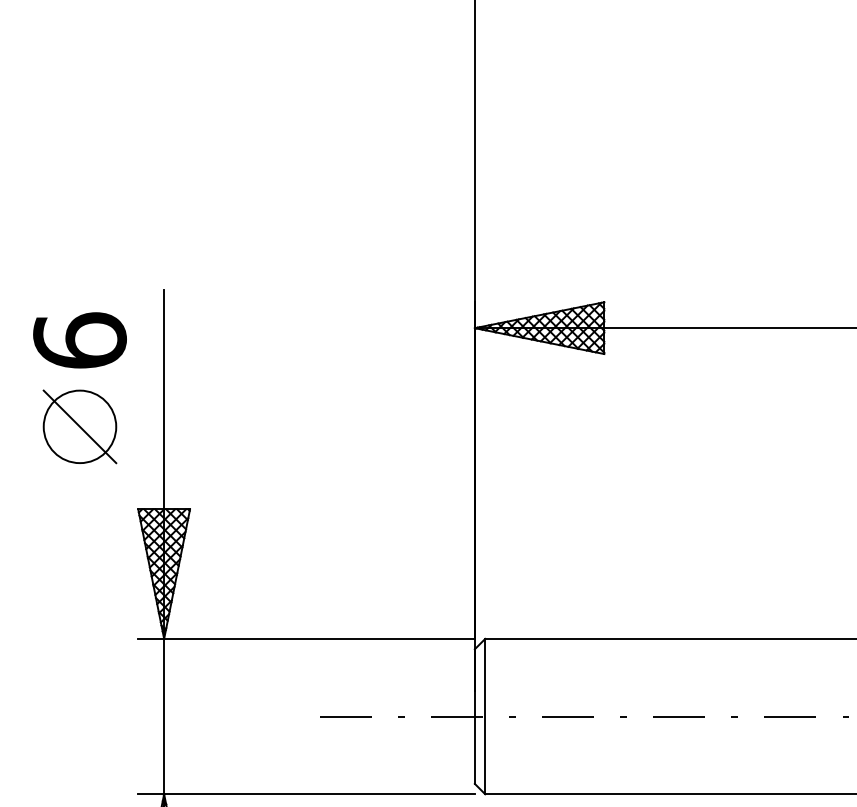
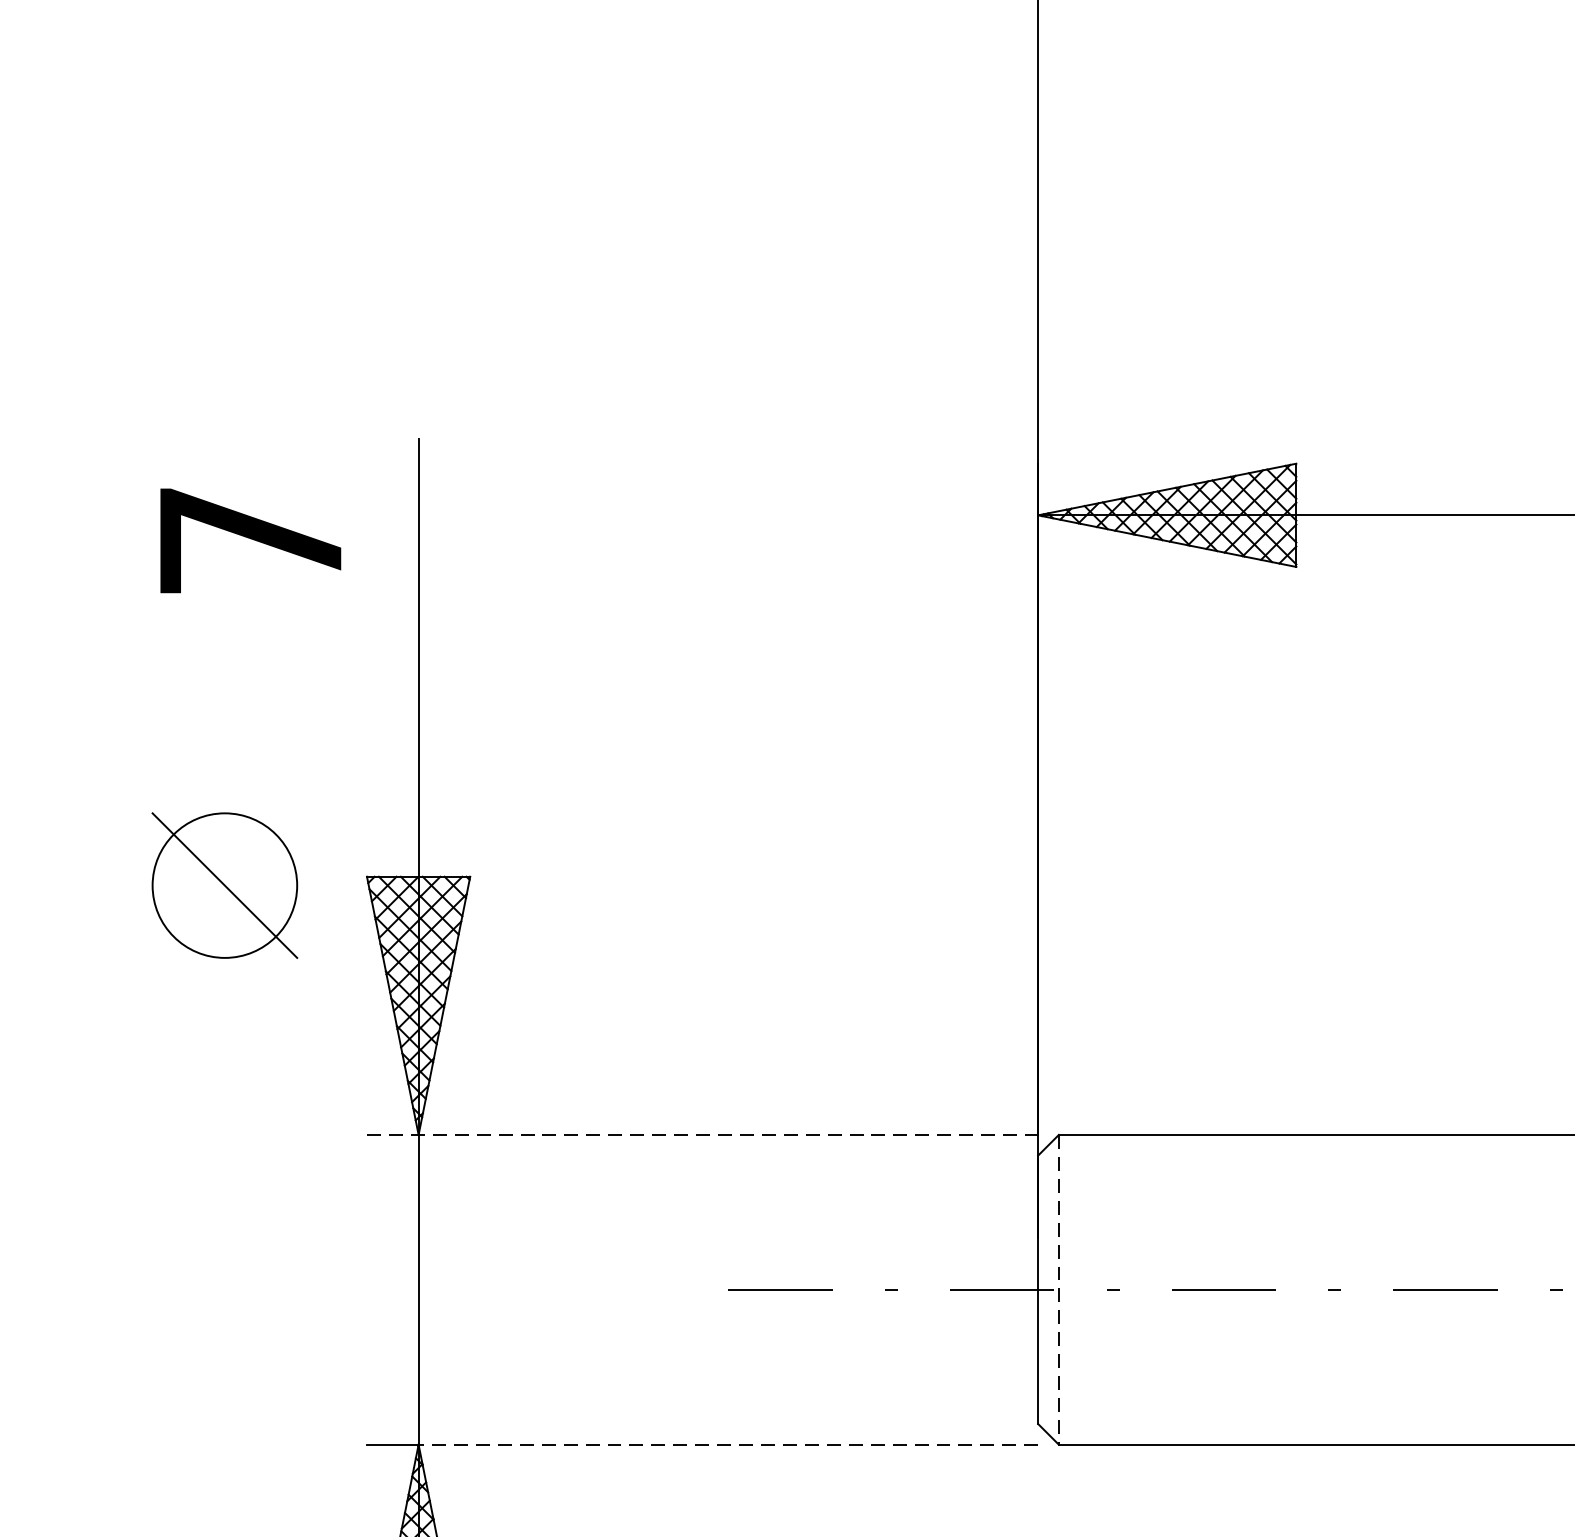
text: (79, 340) -> (249, 539), 6 -> 7
part: (79, 426) -> (223, 884), moved
line: (307, 638) -> (704, 1134), solid -> dashed
line: (485, 716) -> (1059, 1289), solid -> dashed
line: (319, 794) -> (728, 1445), solid -> dashed

